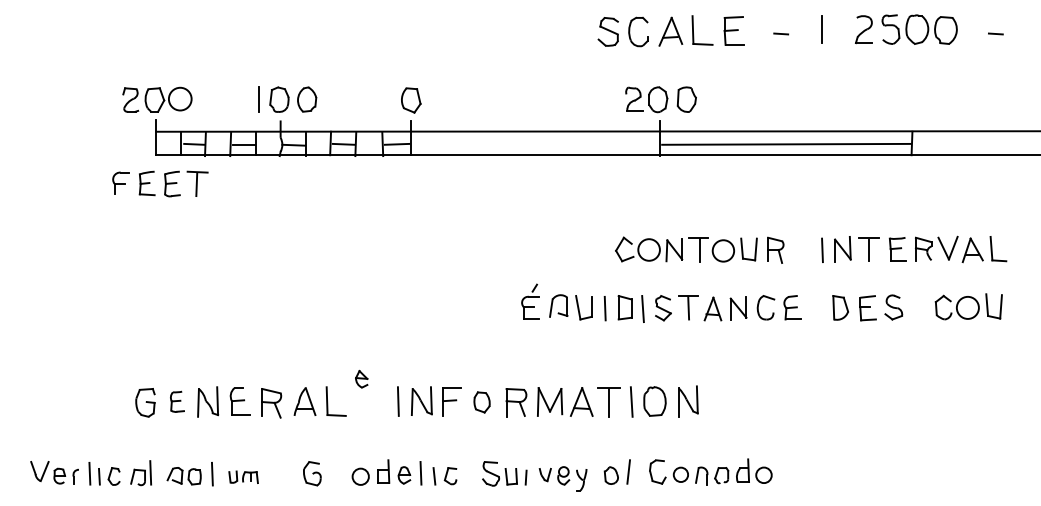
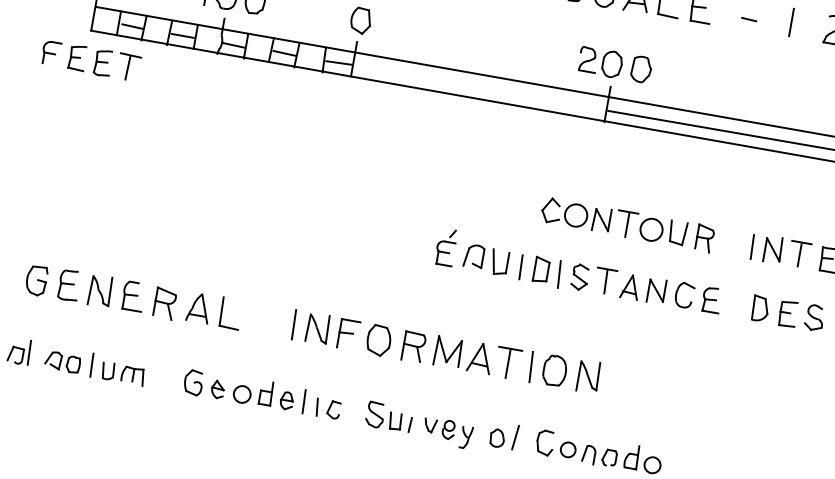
part: (361, 378) -> (217, 388), moved
part: (177, 401) -> (69, 285), size x1.43
part: (481, 402) -> (378, 340), size x1.43
part: (243, 477) -> (122, 374), size x1.43

